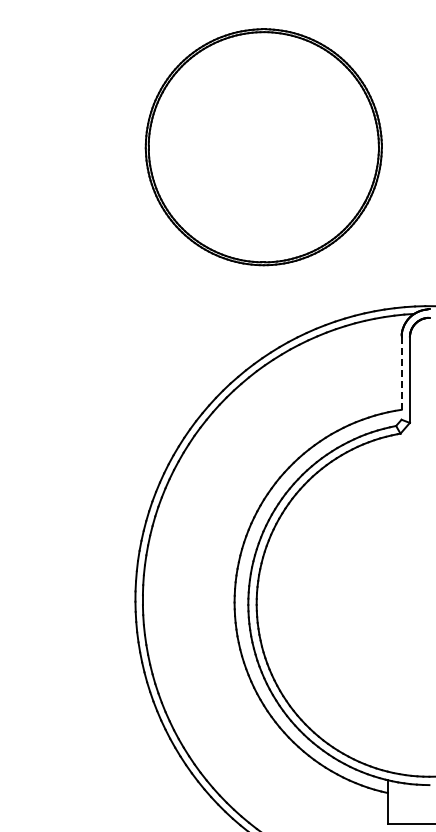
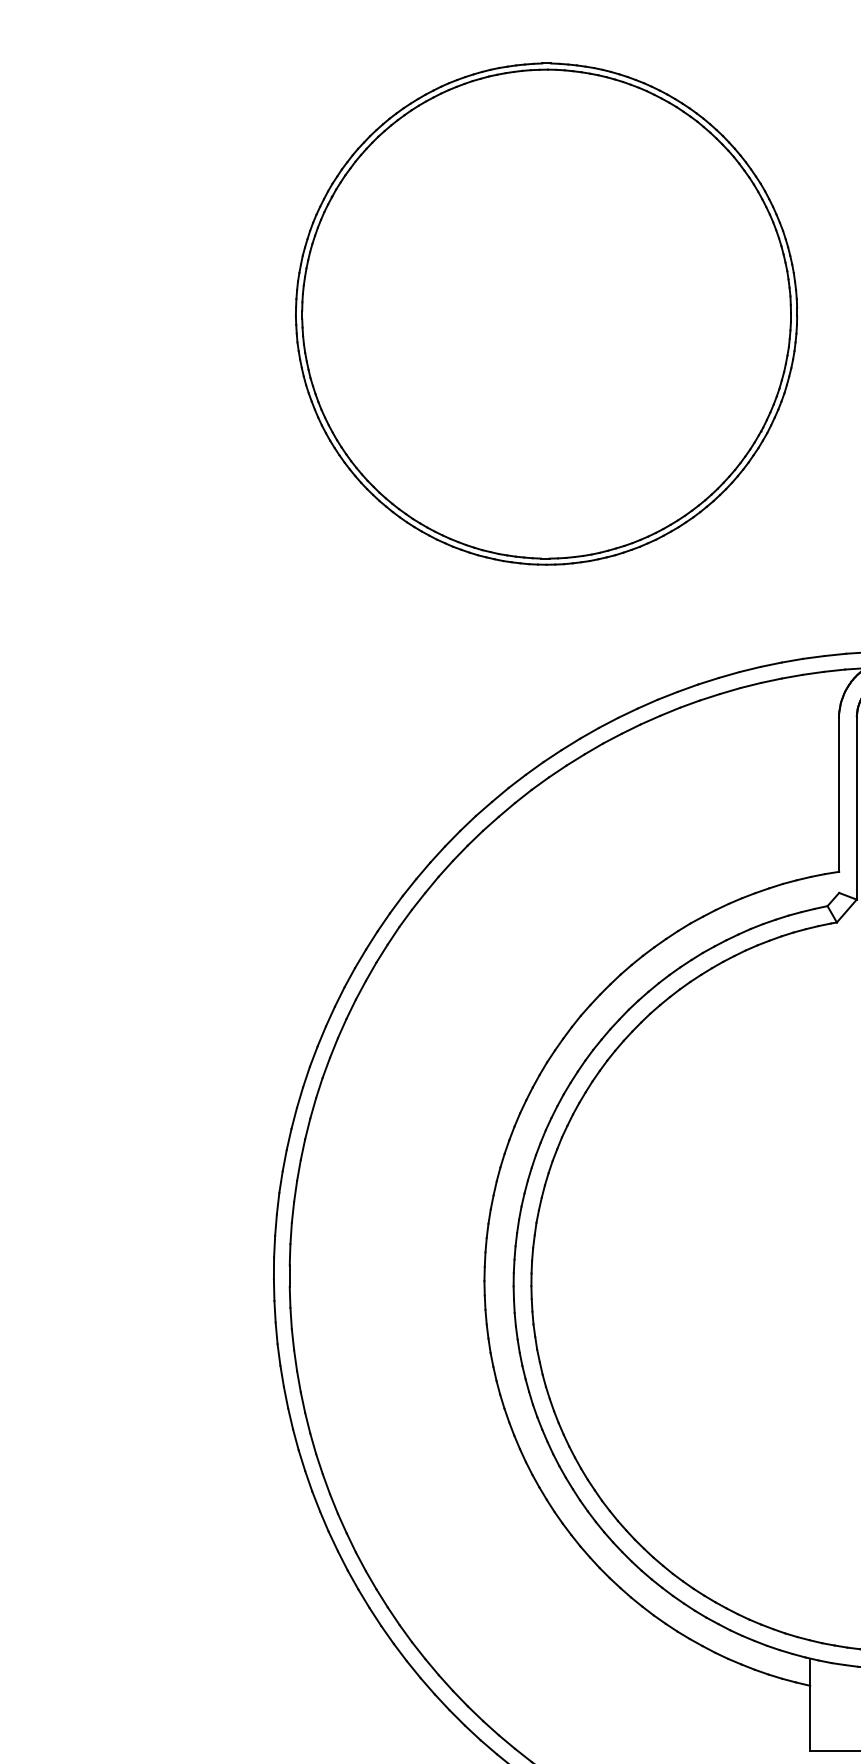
line: (401, 374) -> (838, 796), dashed -> solid

